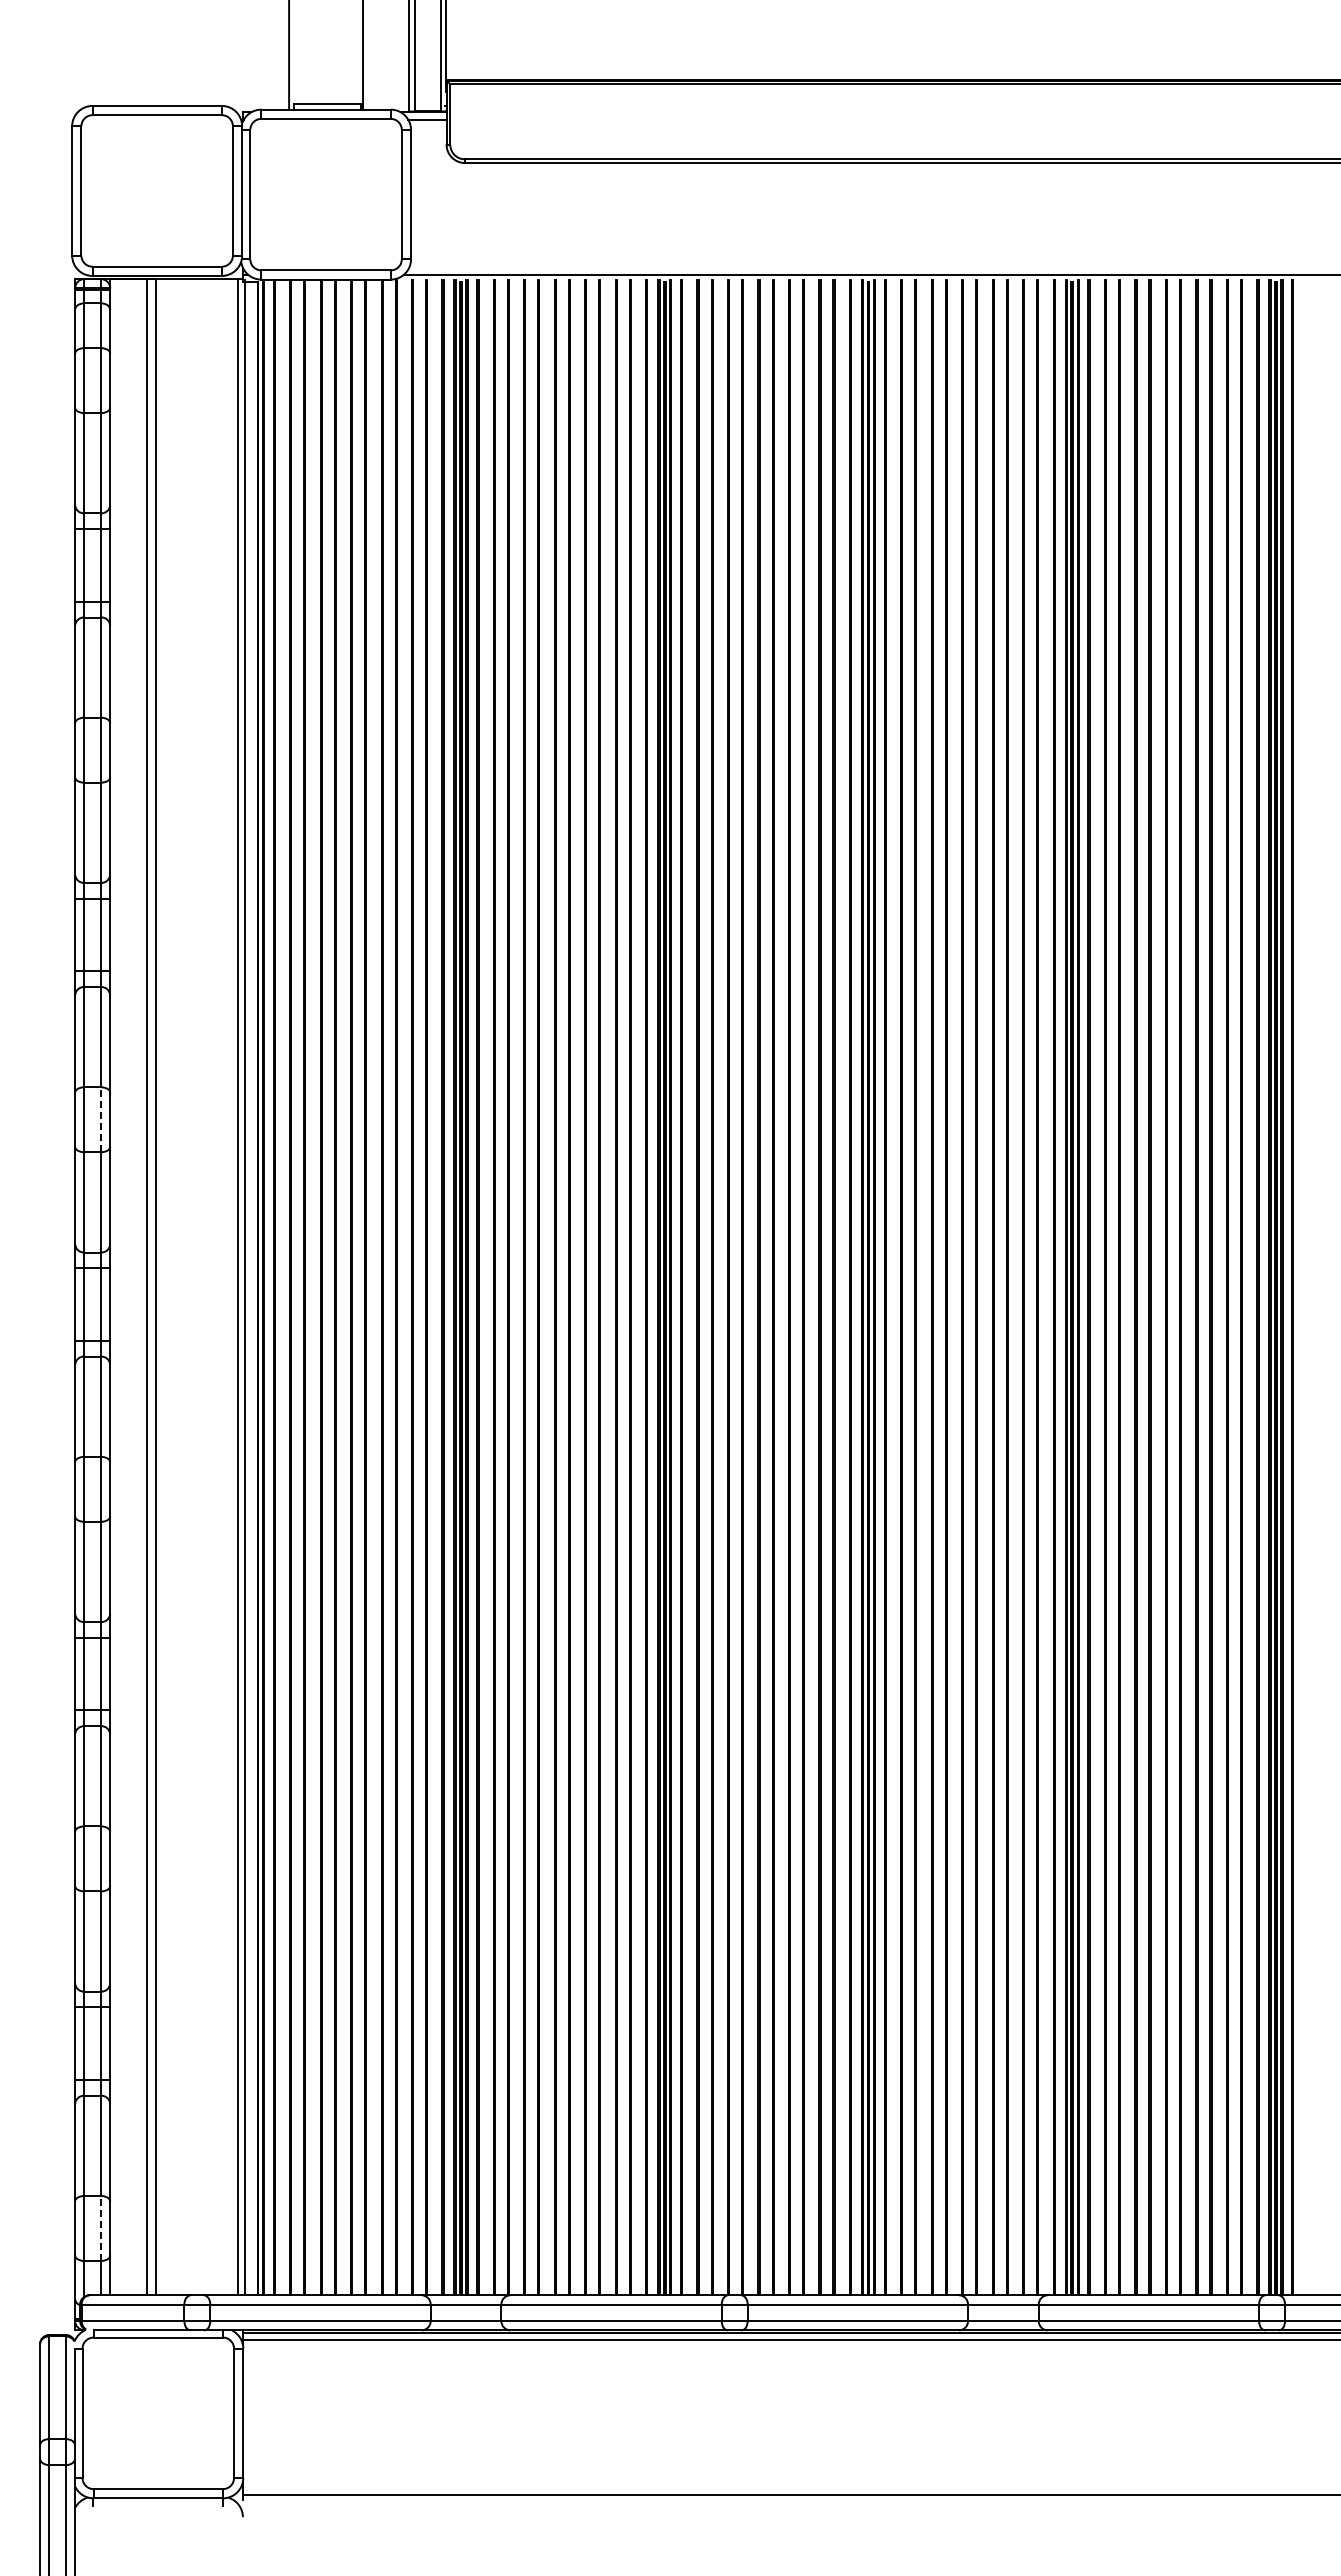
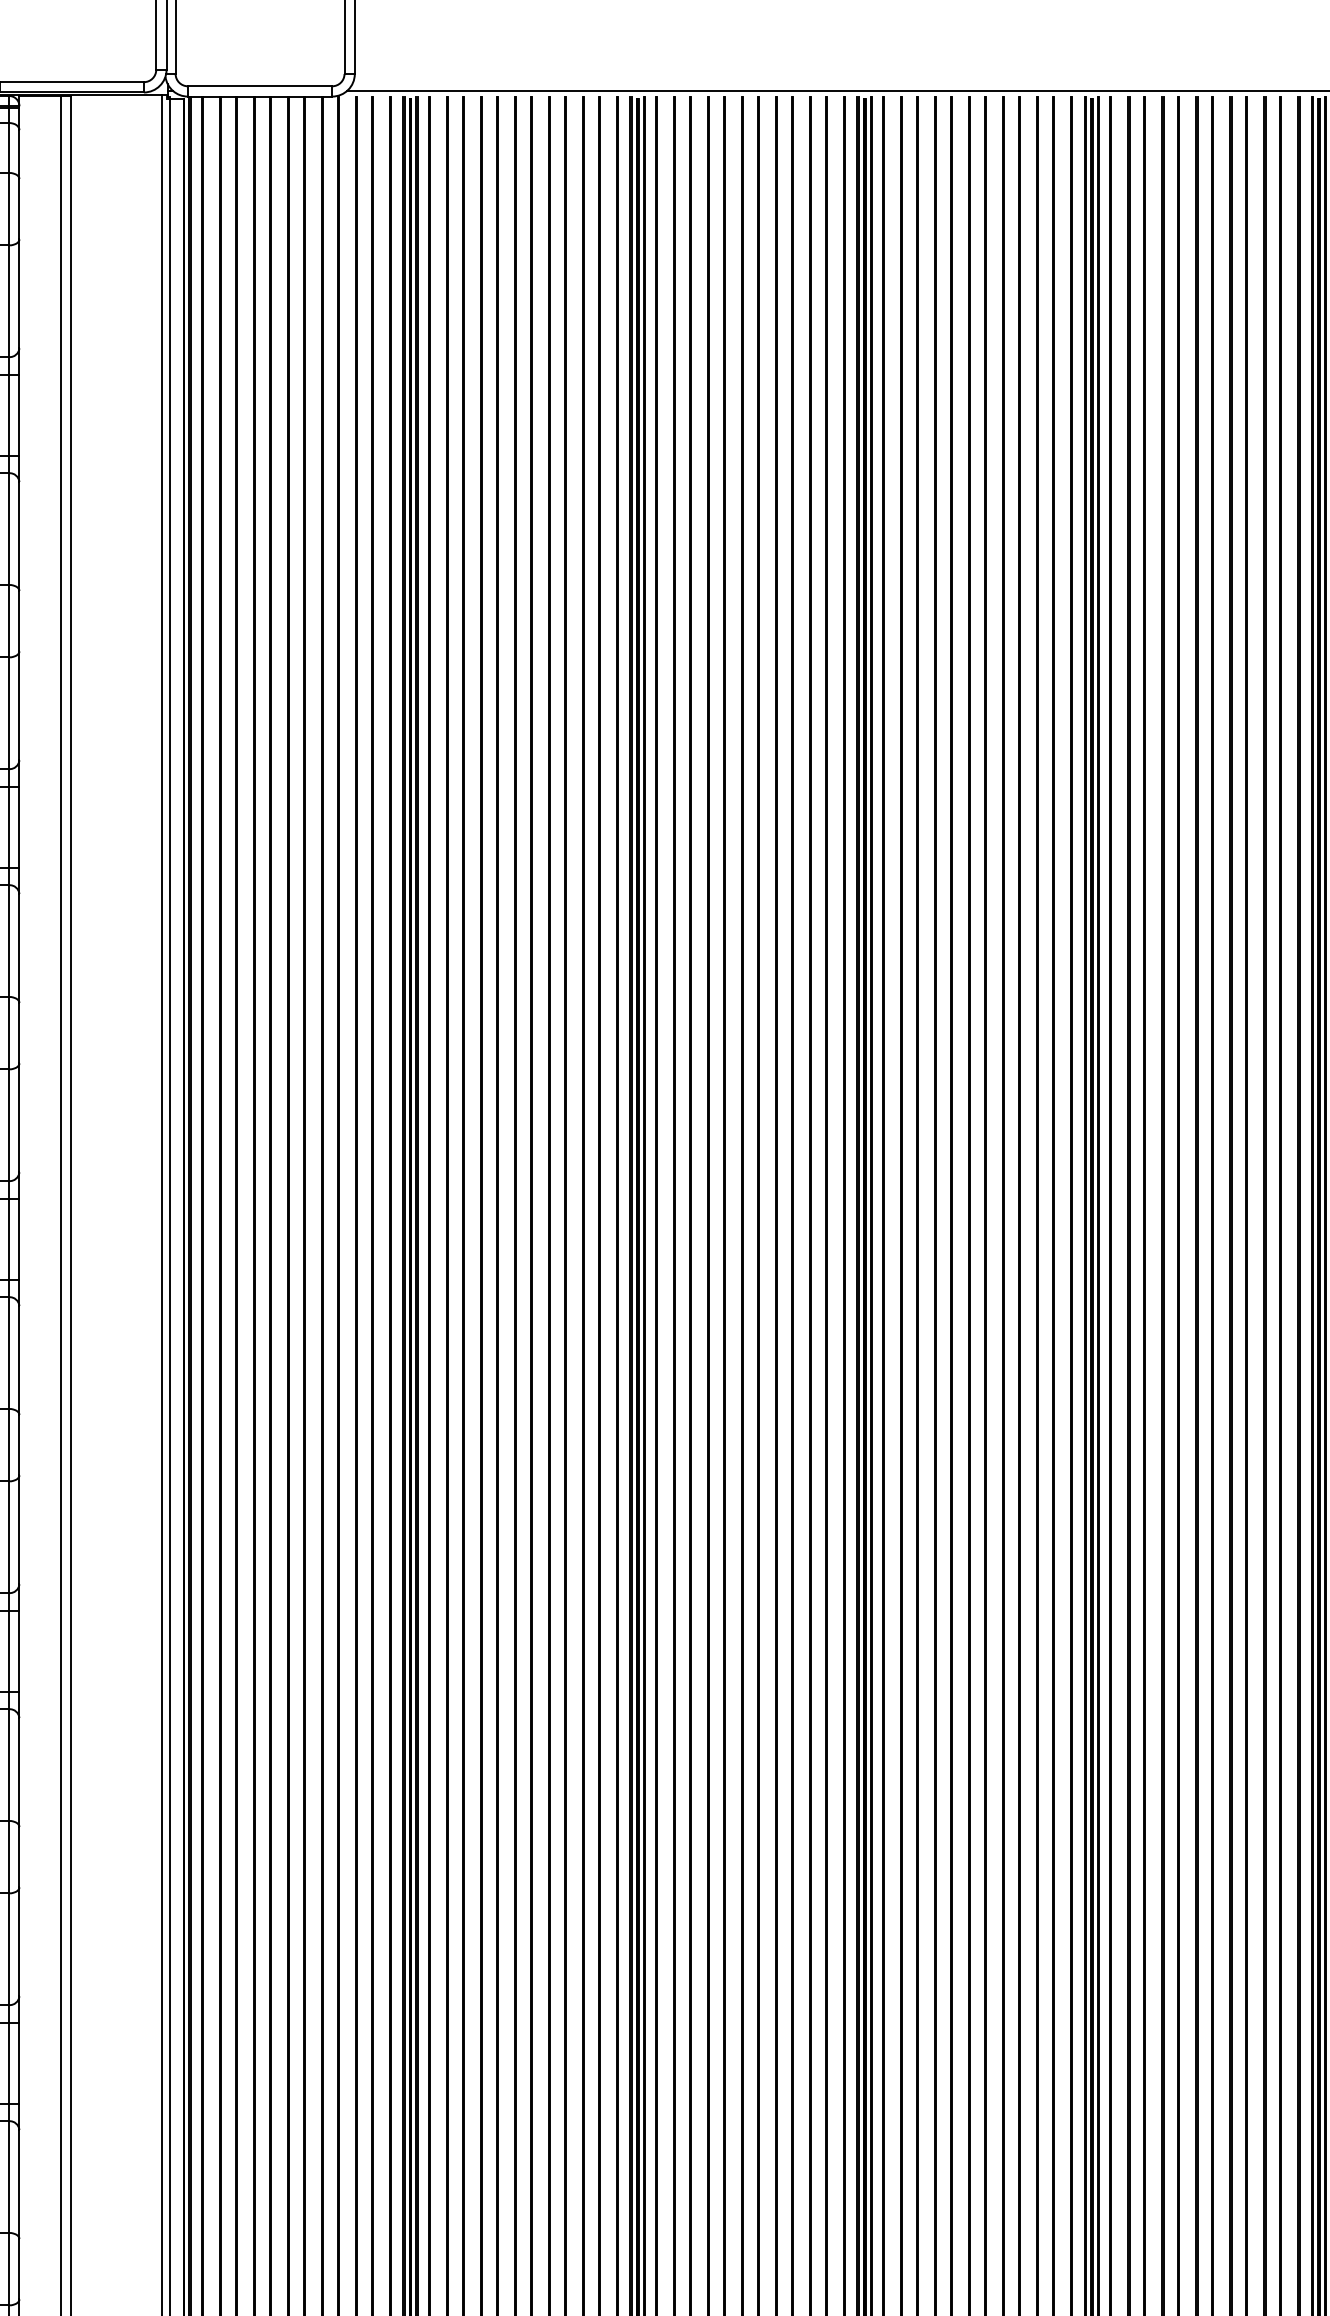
line: (101, 1119) -> (9, 1032), dashed -> solid
line: (101, 2227) -> (9, 2268), dashed -> solid

